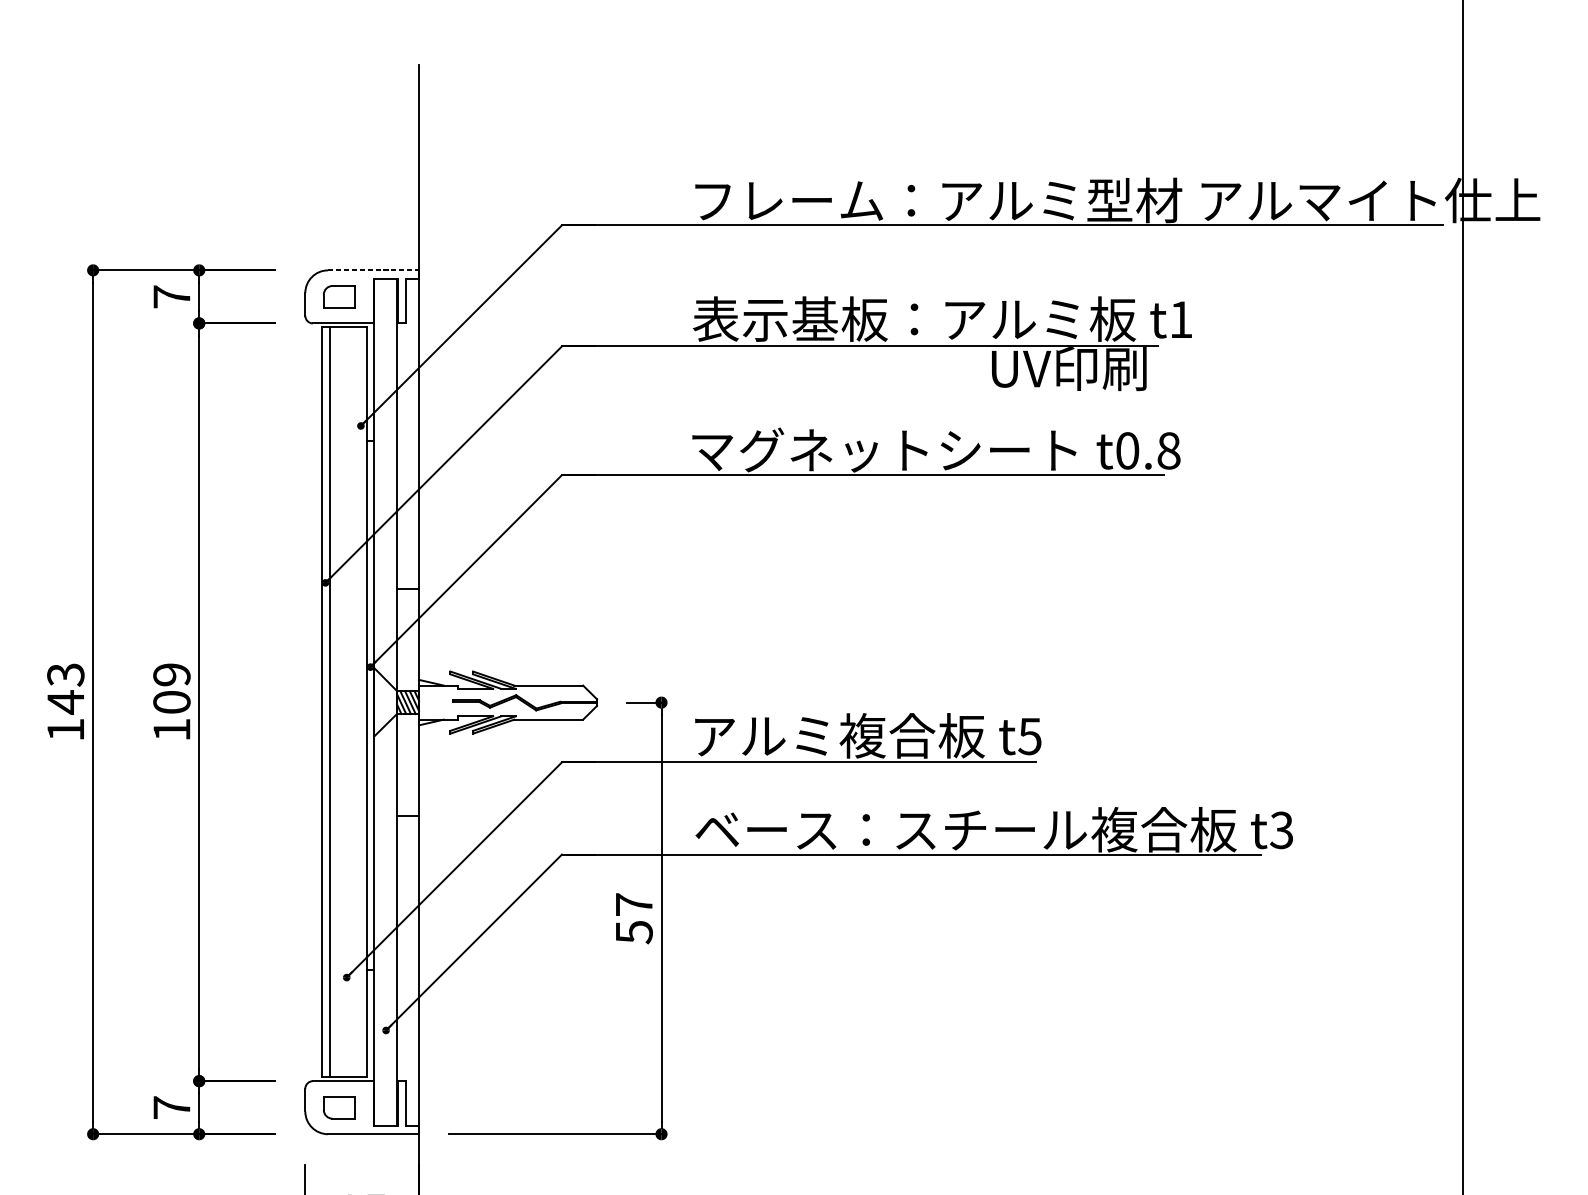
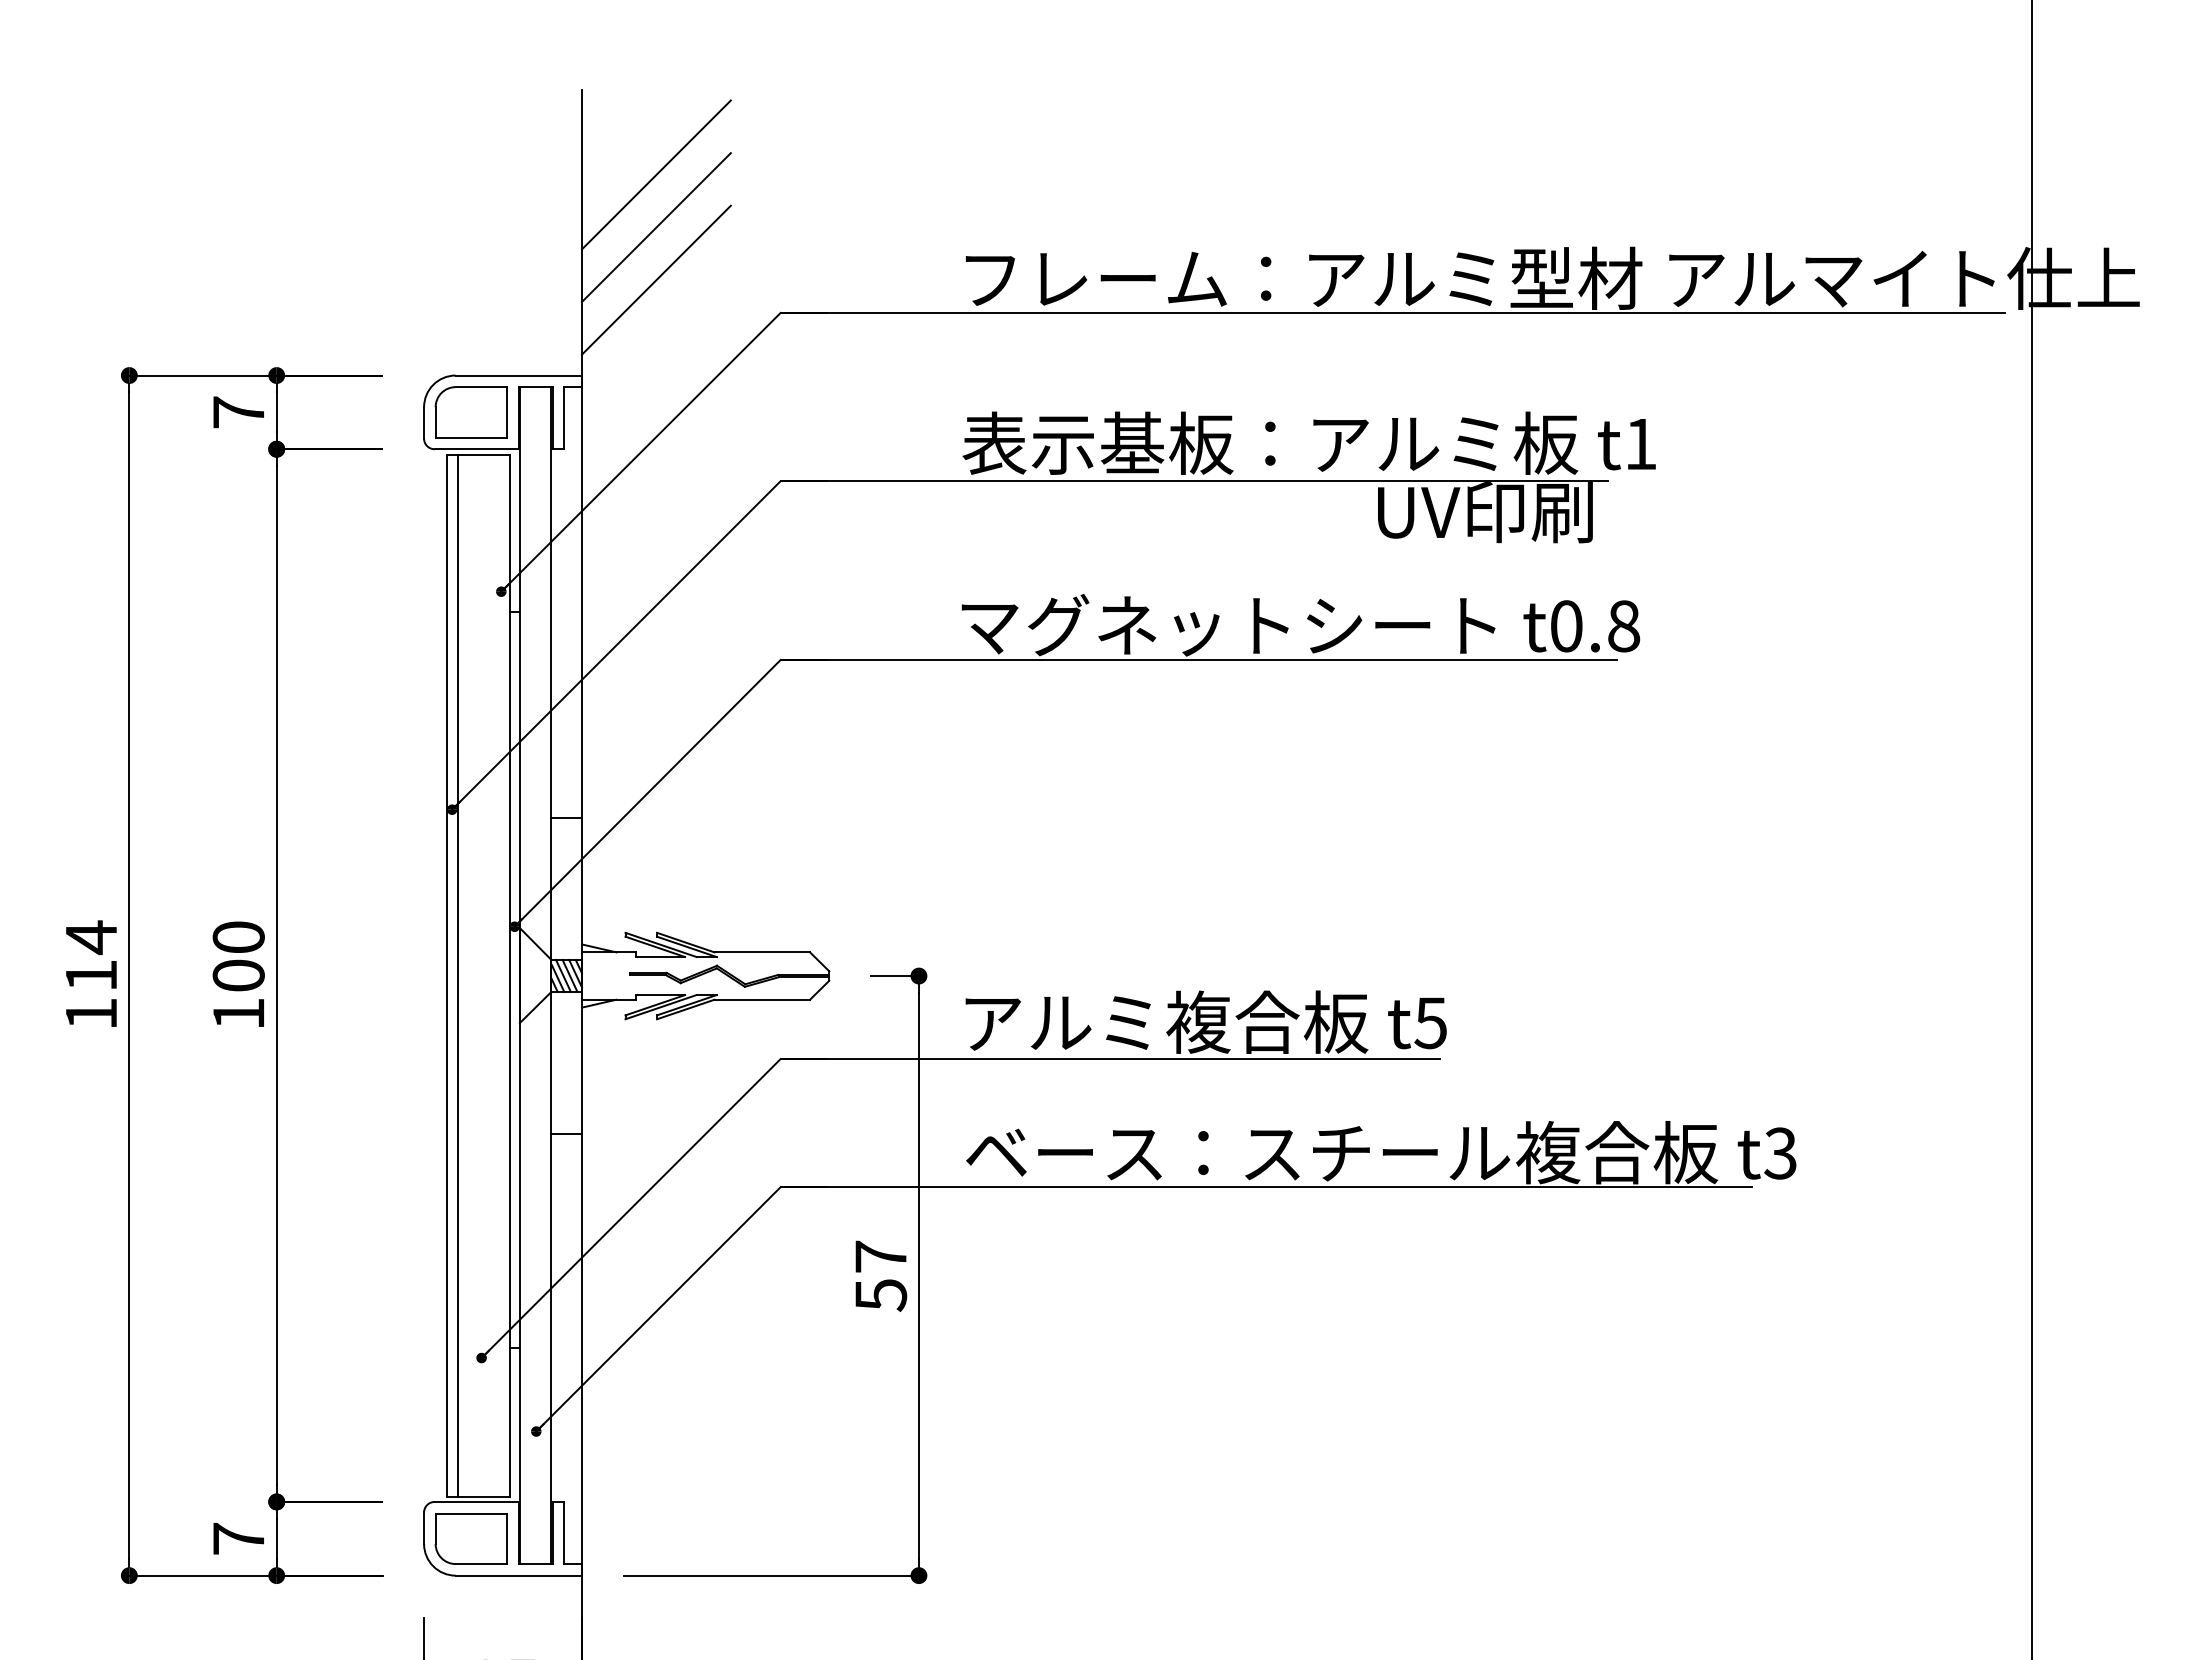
line: (472, 125) -> (656, 174), added
line: (472, 163) -> (656, 227), added
line: (472, 201) -> (656, 279), added
line: (373, 270) -> (519, 375), dashed -> solid
part: (338, 296) -> (470, 412), size x1.67
text: (171, 674) -> (238, 937), 109 -> 100
text: (65, 688) -> (91, 956), 143 -> 114
part: (338, 1107) -> (470, 1538), size x1.67

